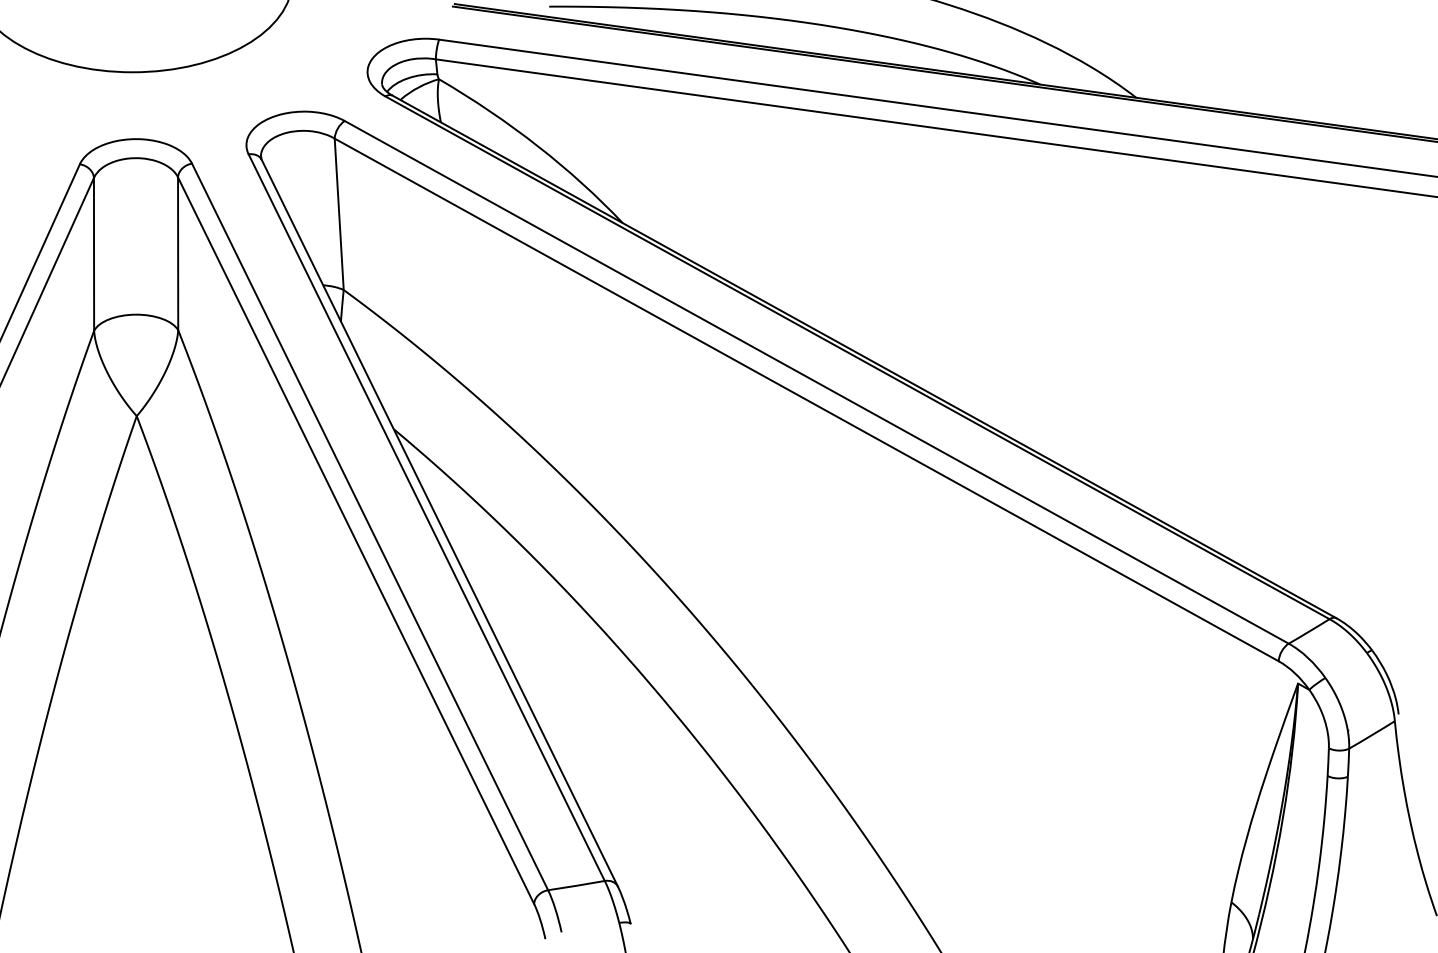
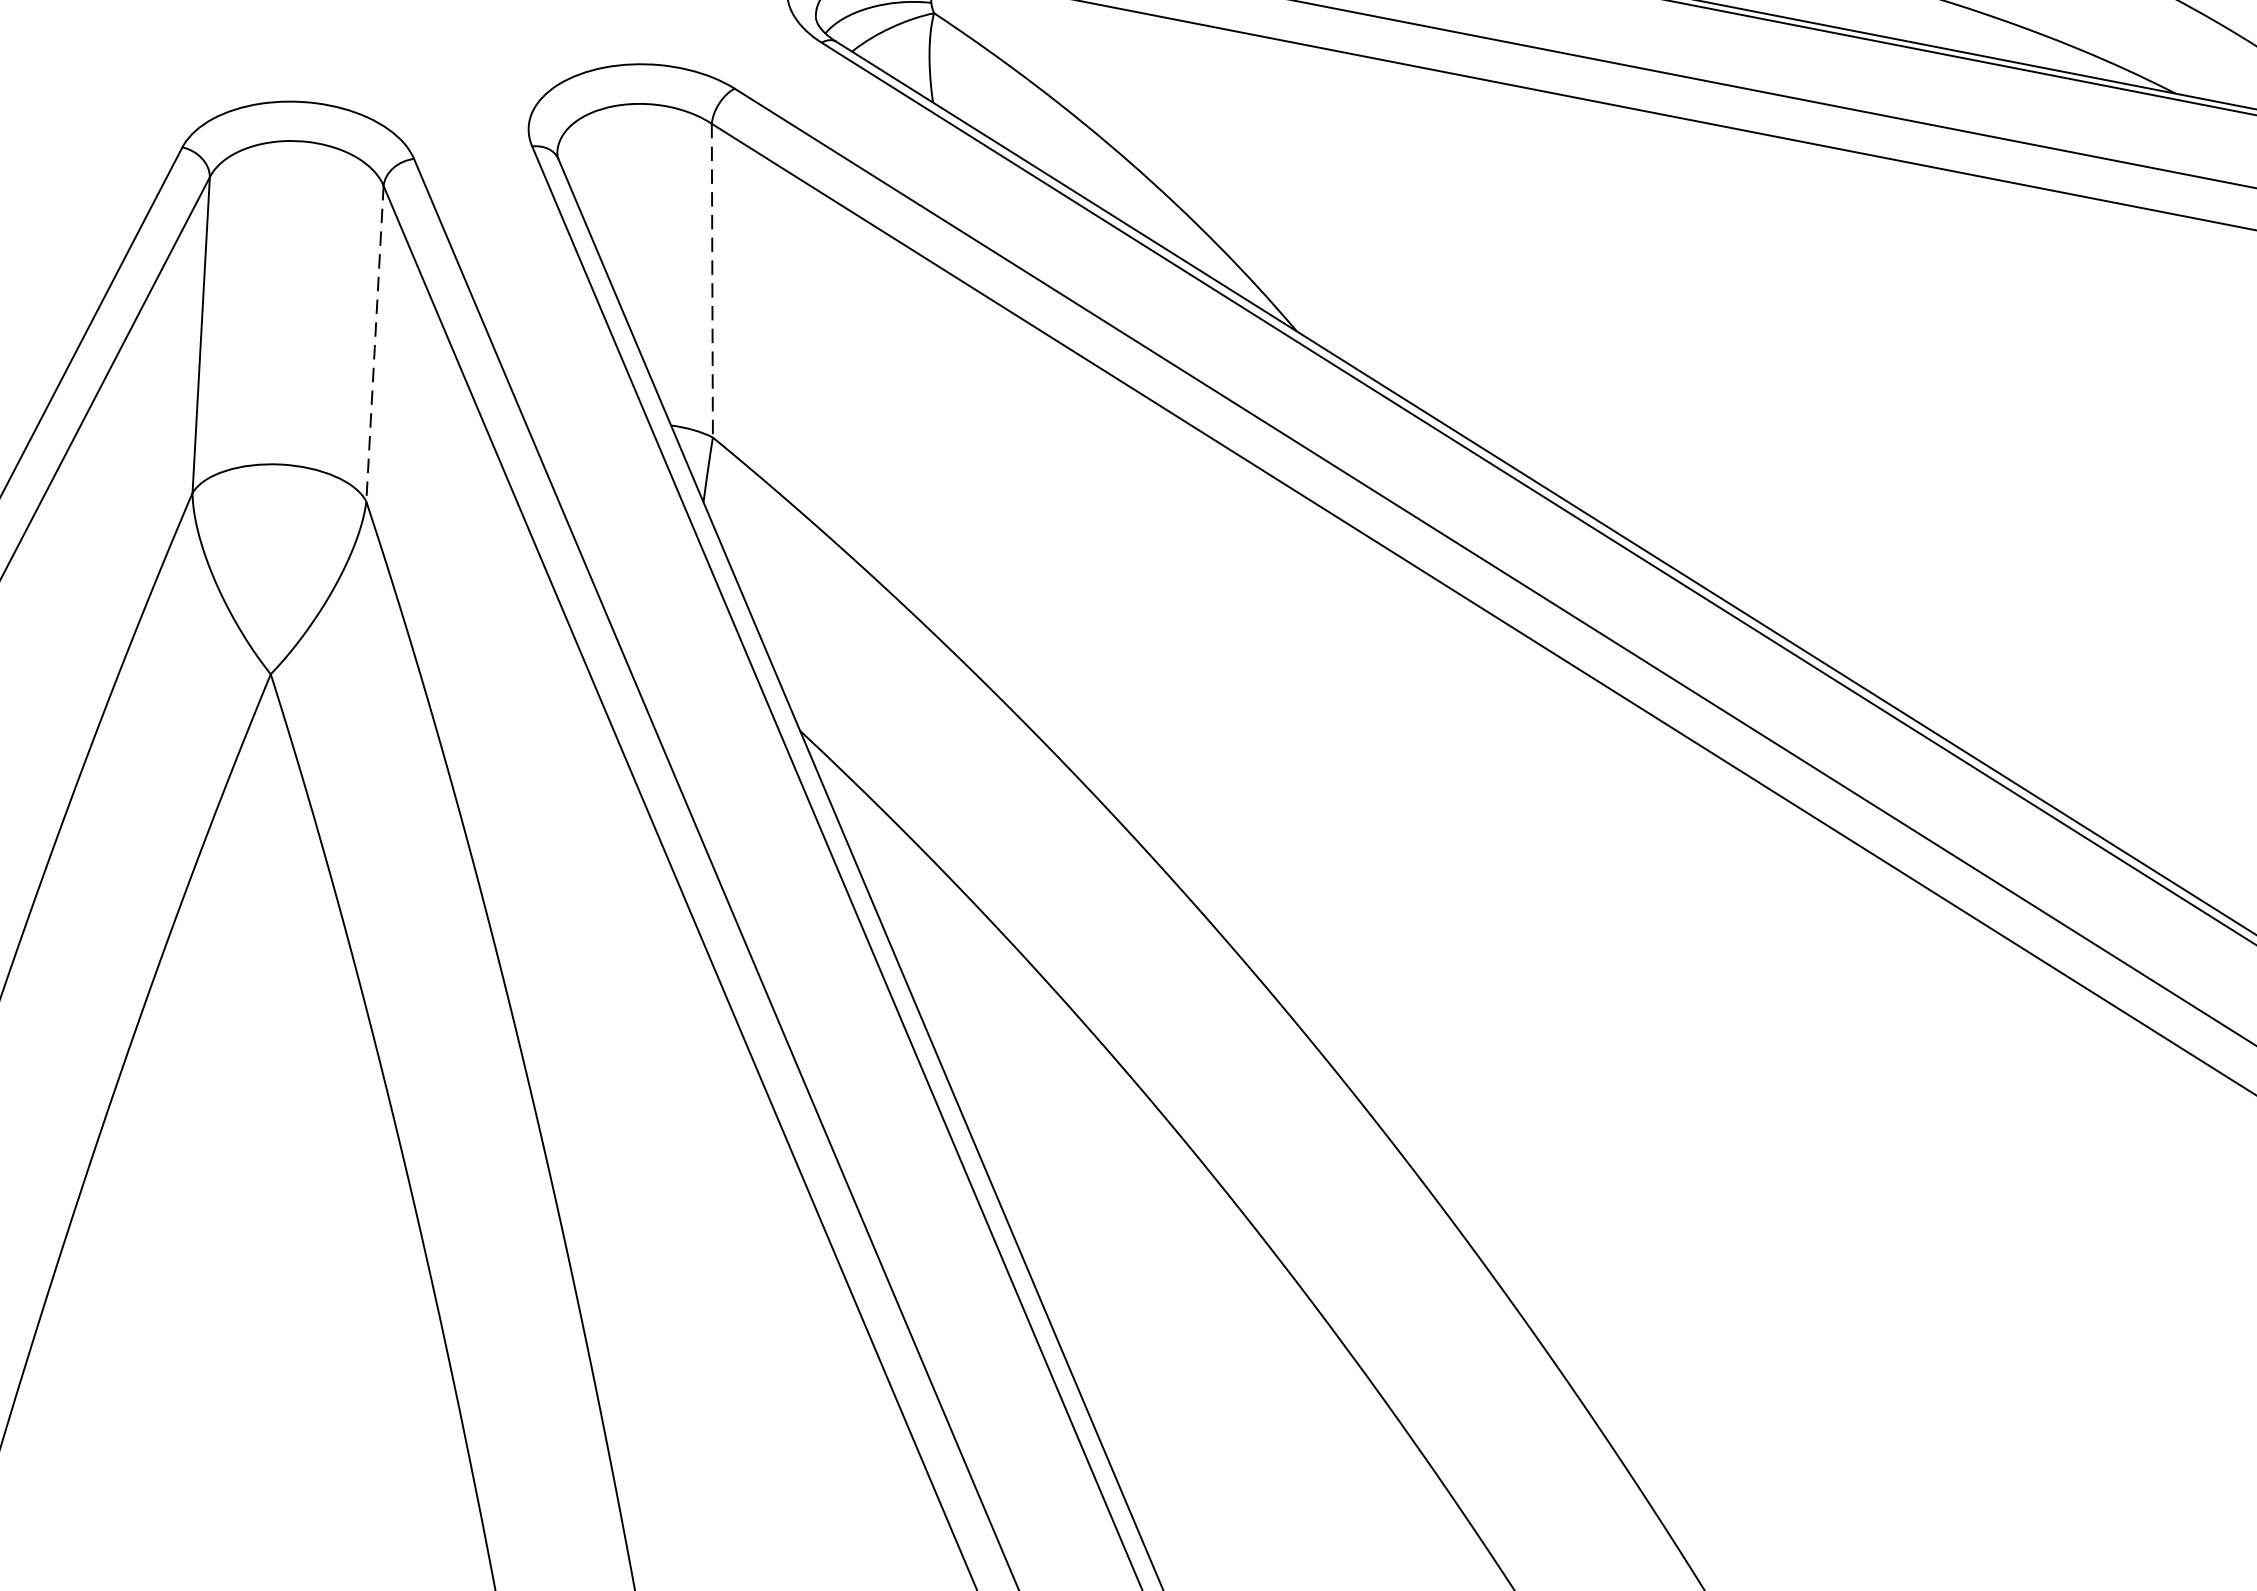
line: (339, 214) -> (712, 281), solid -> dashed
line: (178, 254) -> (375, 345), solid -> dashed

